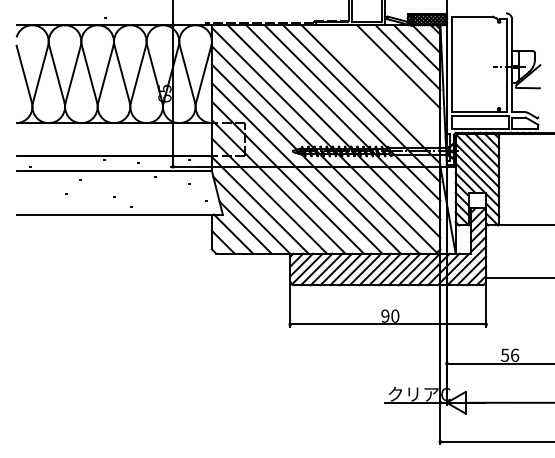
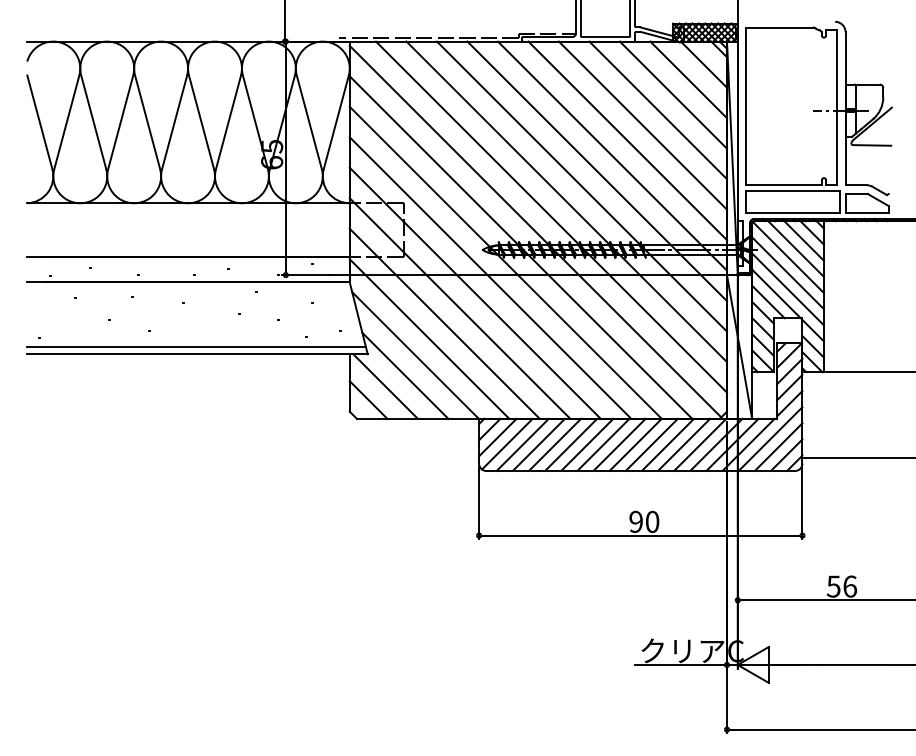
line: (389, 76) -> (642, 126), added
line: (380, 85) -> (628, 141), added
line: (118, 210) -> (195, 347), added

